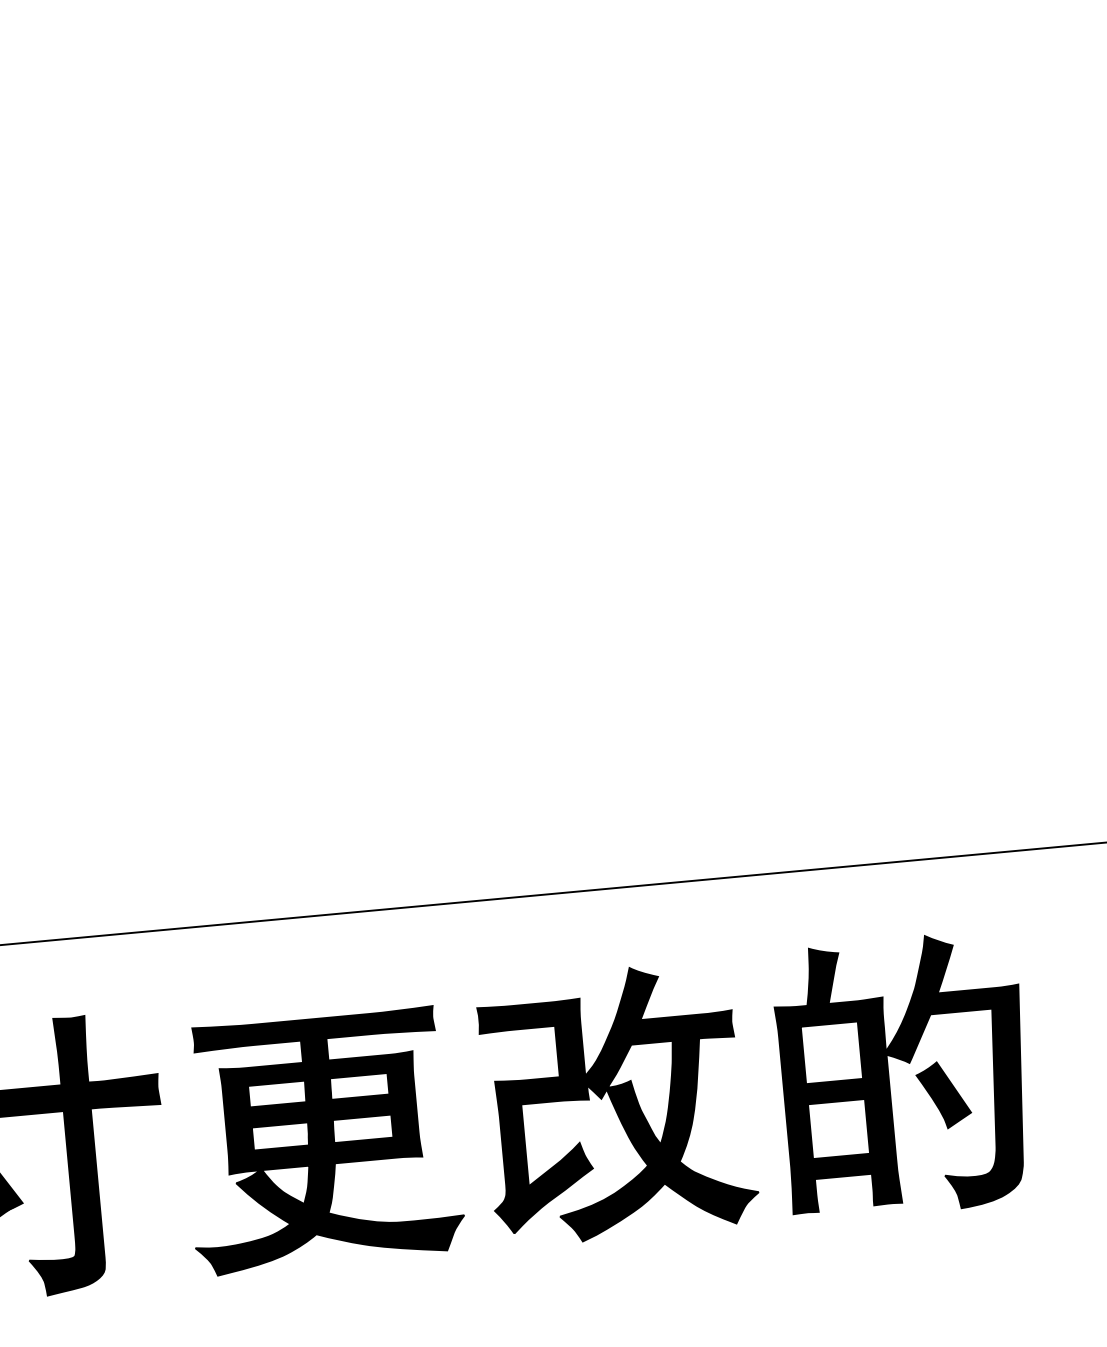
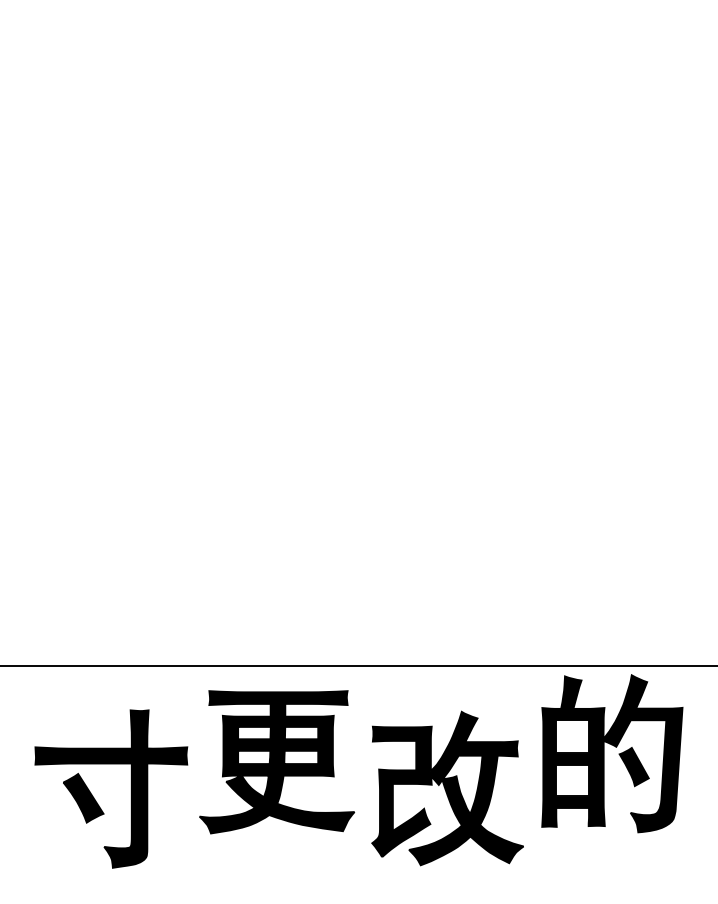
part: (903, 1075) -> (612, 753), moved
part: (322, 1141) -> (277, 762), moved

